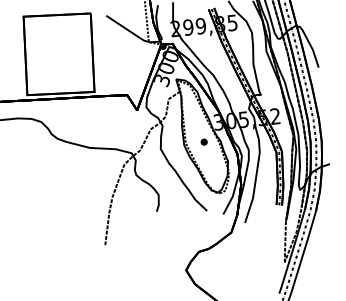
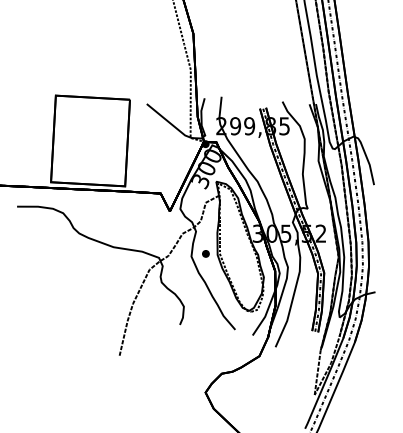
part: (203, 141) -> (205, 253), moved

